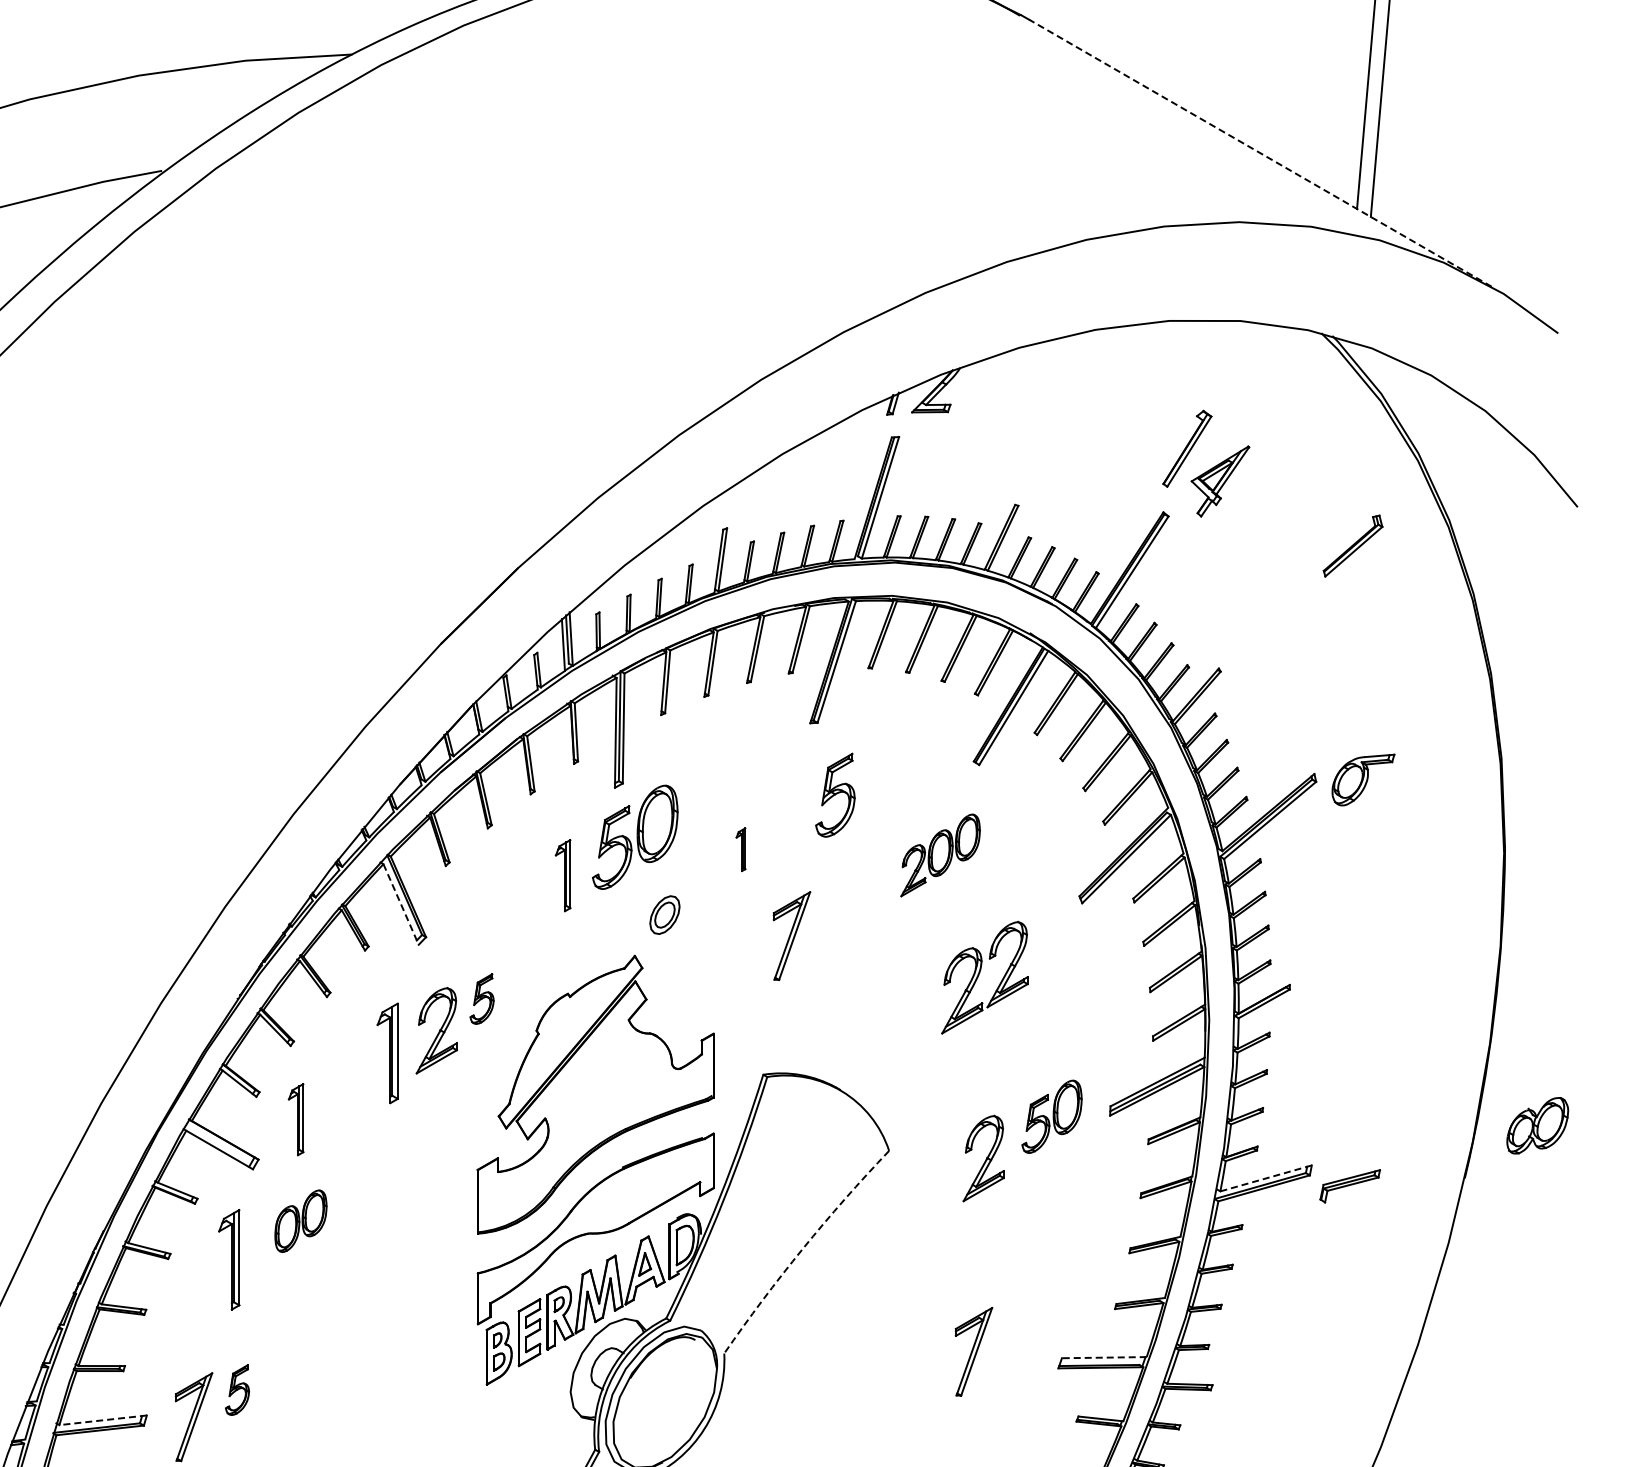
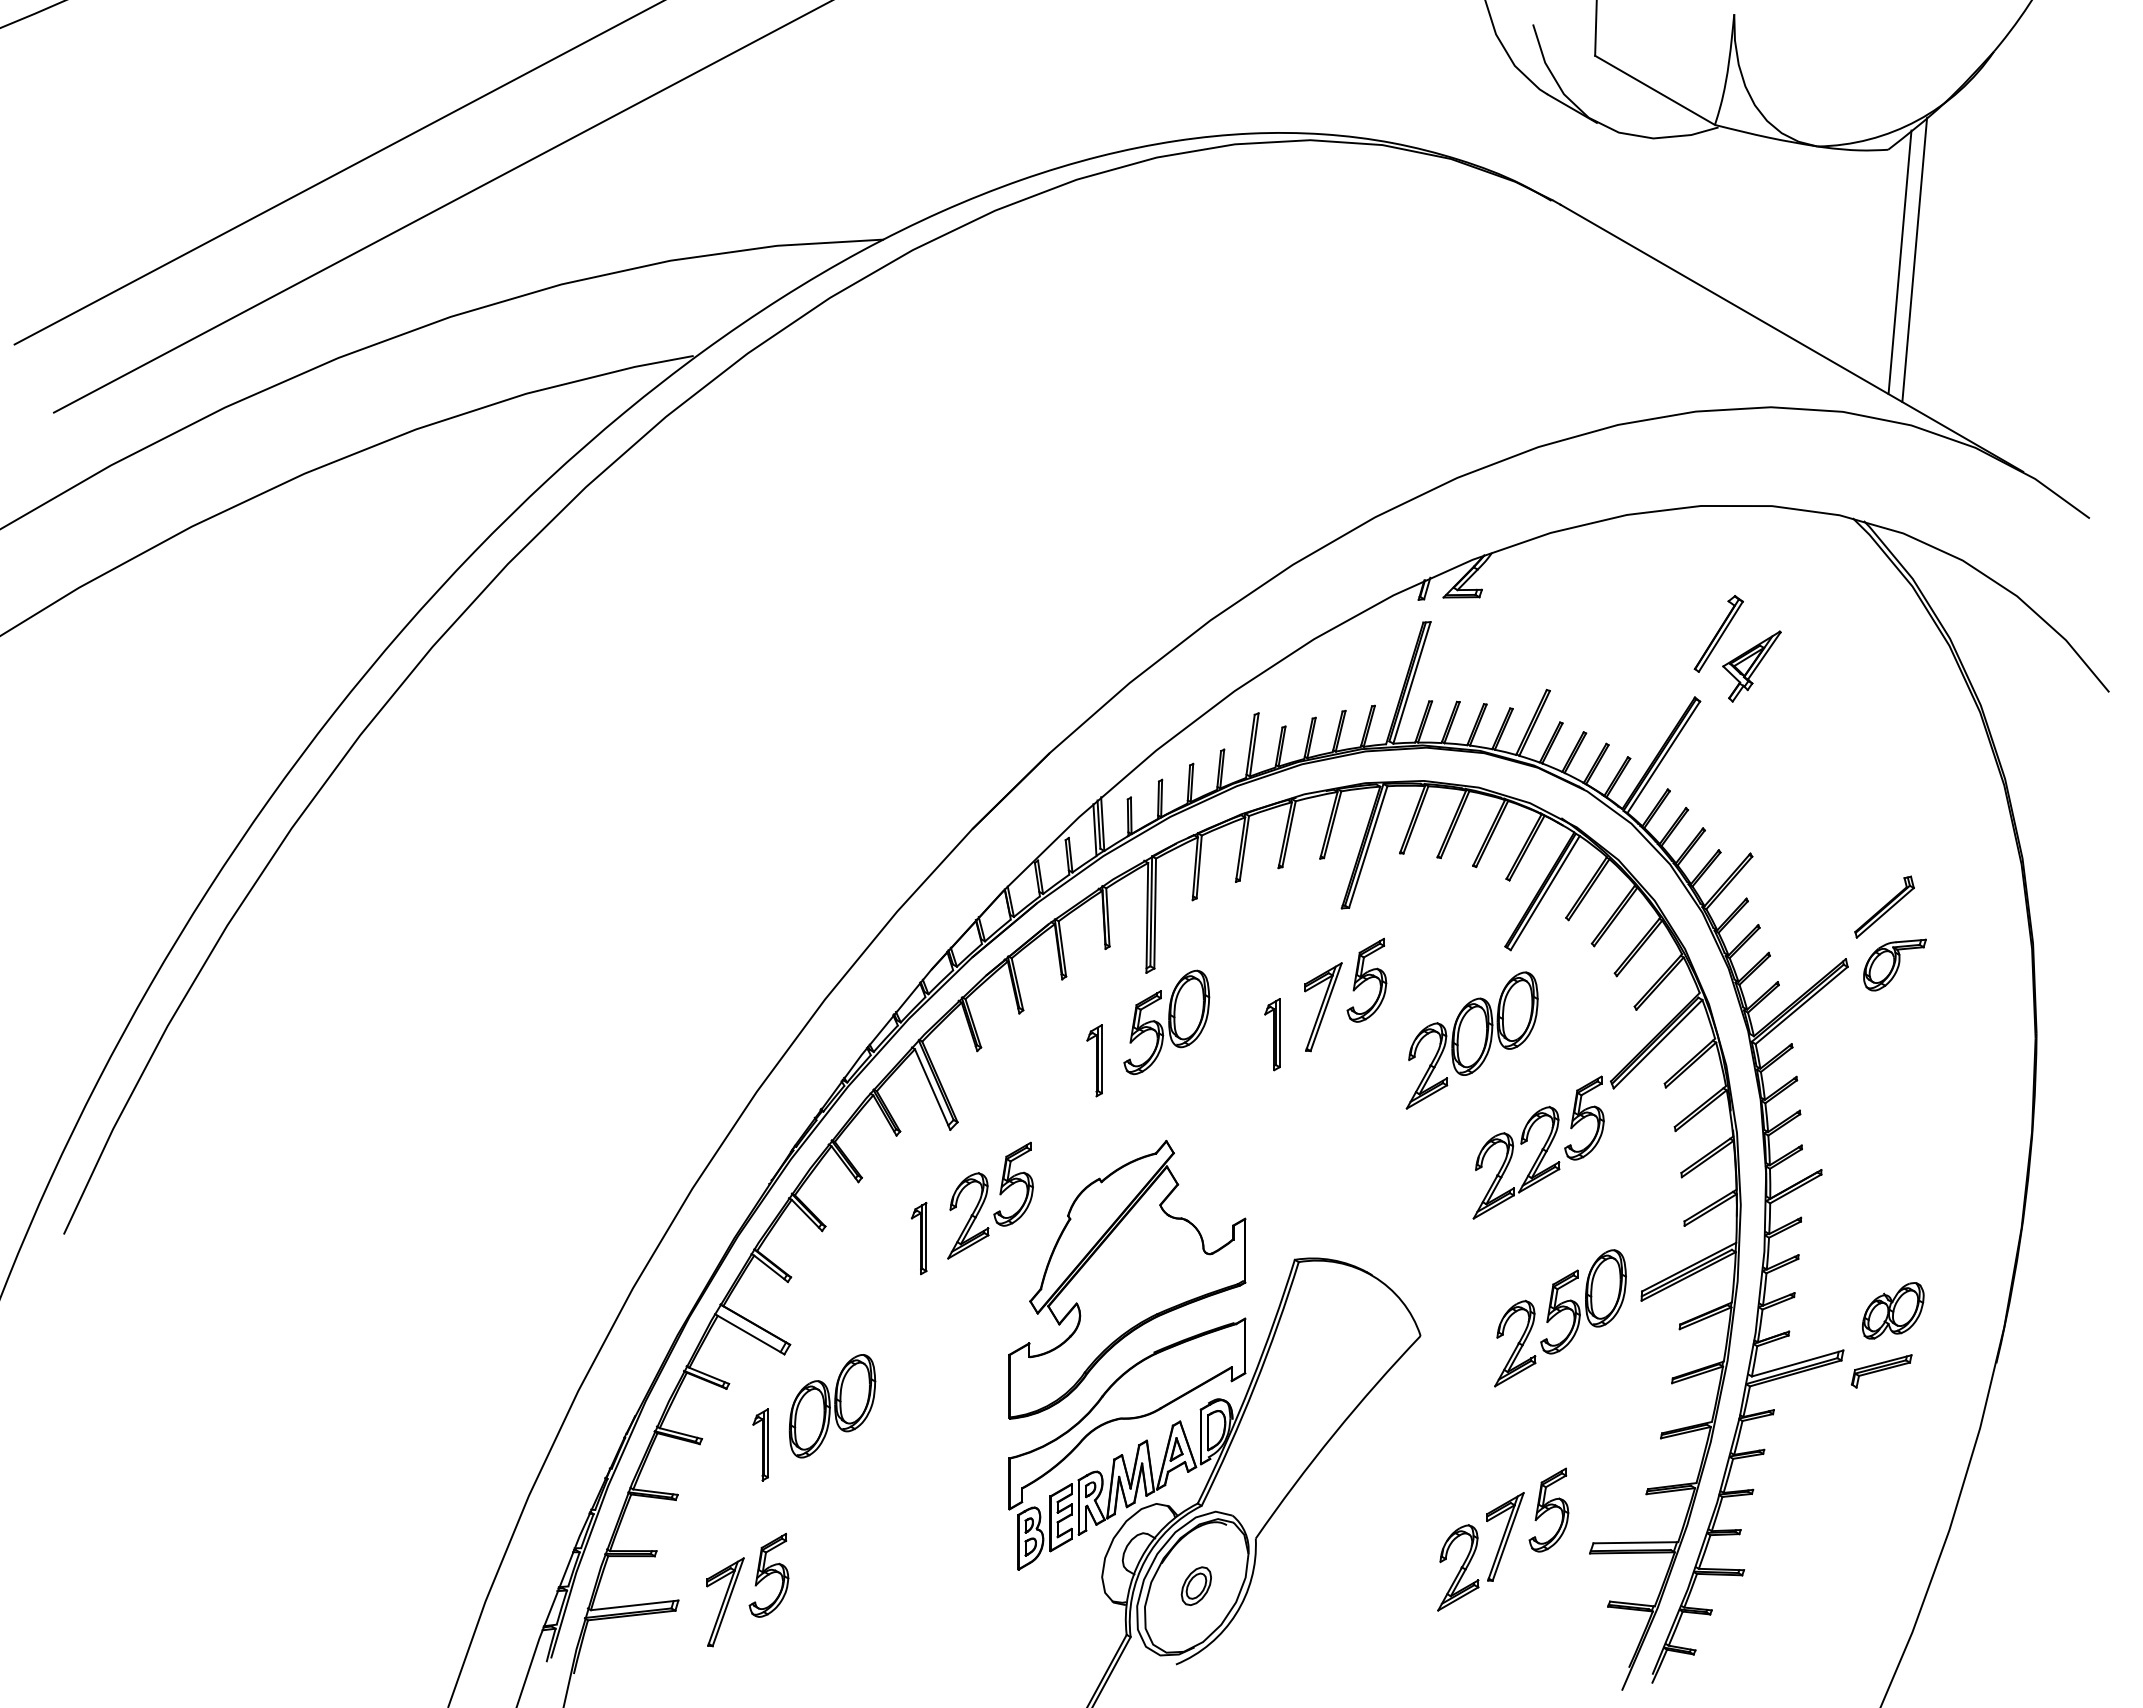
line: (1259, 153) -> (1791, 338), dashed -> solid
part: (1352, 545) -> (1884, 906), moved
part: (740, 849) -> (1272, 1034), size x1.67
part: (939, 855) -> (1471, 1040), size x1.67
line: (400, 905) -> (932, 1090), dashed -> solid
part: (663, 915) -> (1195, 1586), moved
part: (1052, 932) -> (1584, 1117), added
part: (791, 936) -> (1323, 1007), moved
part: (481, 998) -> (1013, 1183), size x1.67
part: (386, 1053) -> (918, 1238), size x0.71
part: (1051, 1116) -> (1583, 1301), size x1.43
part: (295, 1119) -> (827, 1304), removed
part: (1537, 1125) -> (1893, 1310), moved
line: (1265, 1178) -> (1797, 1363), dashed -> solid
part: (300, 1221) -> (832, 1406), size x1.67
arc: (802, 1249) -> (1334, 1434), dashed -> solid
part: (228, 1259) -> (760, 1444), size x0.71
part: (1016, 1324) -> (1548, 1509), added
line: (1103, 1357) -> (1635, 1542), dashed -> solid
part: (926, 1382) -> (1458, 1567), added
part: (236, 1389) -> (768, 1574), size x1.67
line: (102, 1420) -> (634, 1605), dashed -> solid

